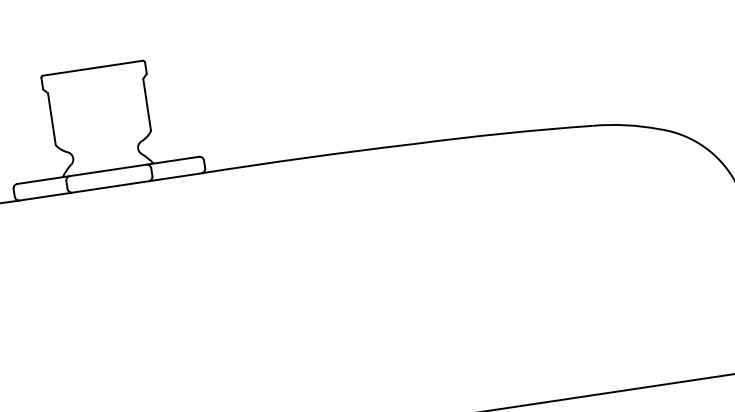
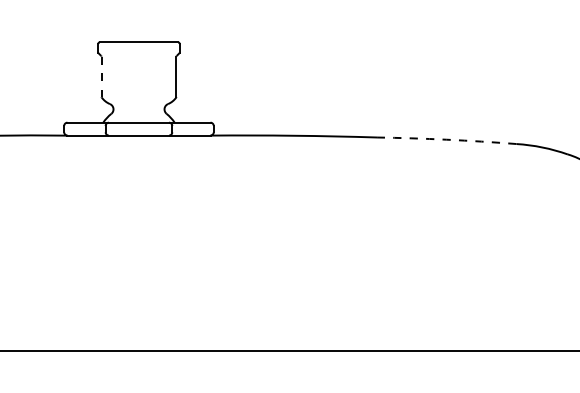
line: (51, 120) -> (101, 77), solid -> dashed
arc: (502, 133) -> (446, 139), solid -> dashed

